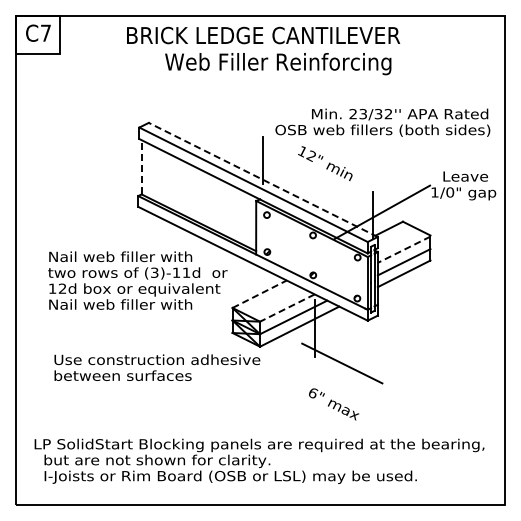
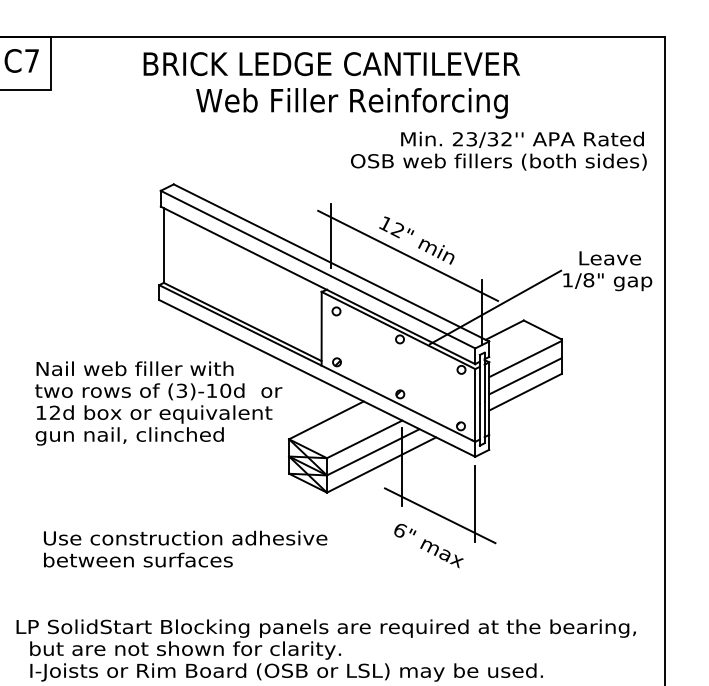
text: (382, 122) -> (498, 150), moved
line: (141, 166) -> (163, 244), dashed -> solid
line: (318, 174) -> (407, 255), added
line: (263, 179) -> (331, 262), dashed -> solid
text: (450, 192) -> (589, 280), 1/0" -> 1/8"
line: (403, 249) -> (524, 358), dashed -> solid
text: (186, 272) -> (225, 390), (3)-11d -> (3)-10d
line: (260, 294) -> (327, 420), dashed -> solid
text: (120, 305) -> (134, 435), Nail web filler with -> gun nail, clinched
line: (287, 308) -> (364, 440), dashed -> solid
line: (367, 354) -> (474, 503), added
text: (157, 367) -> (185, 548), moved
text: (334, 404) -> (429, 546), moved

